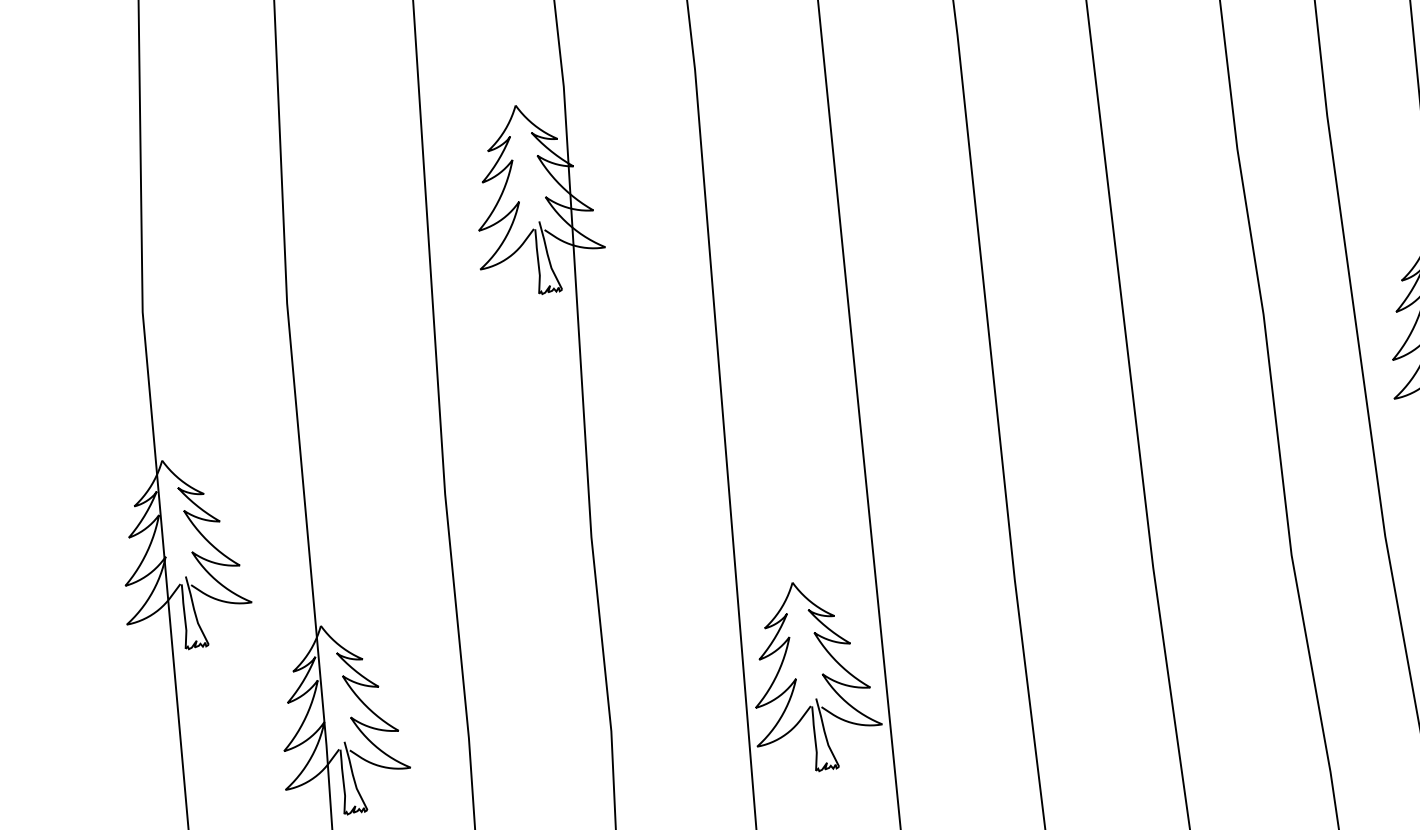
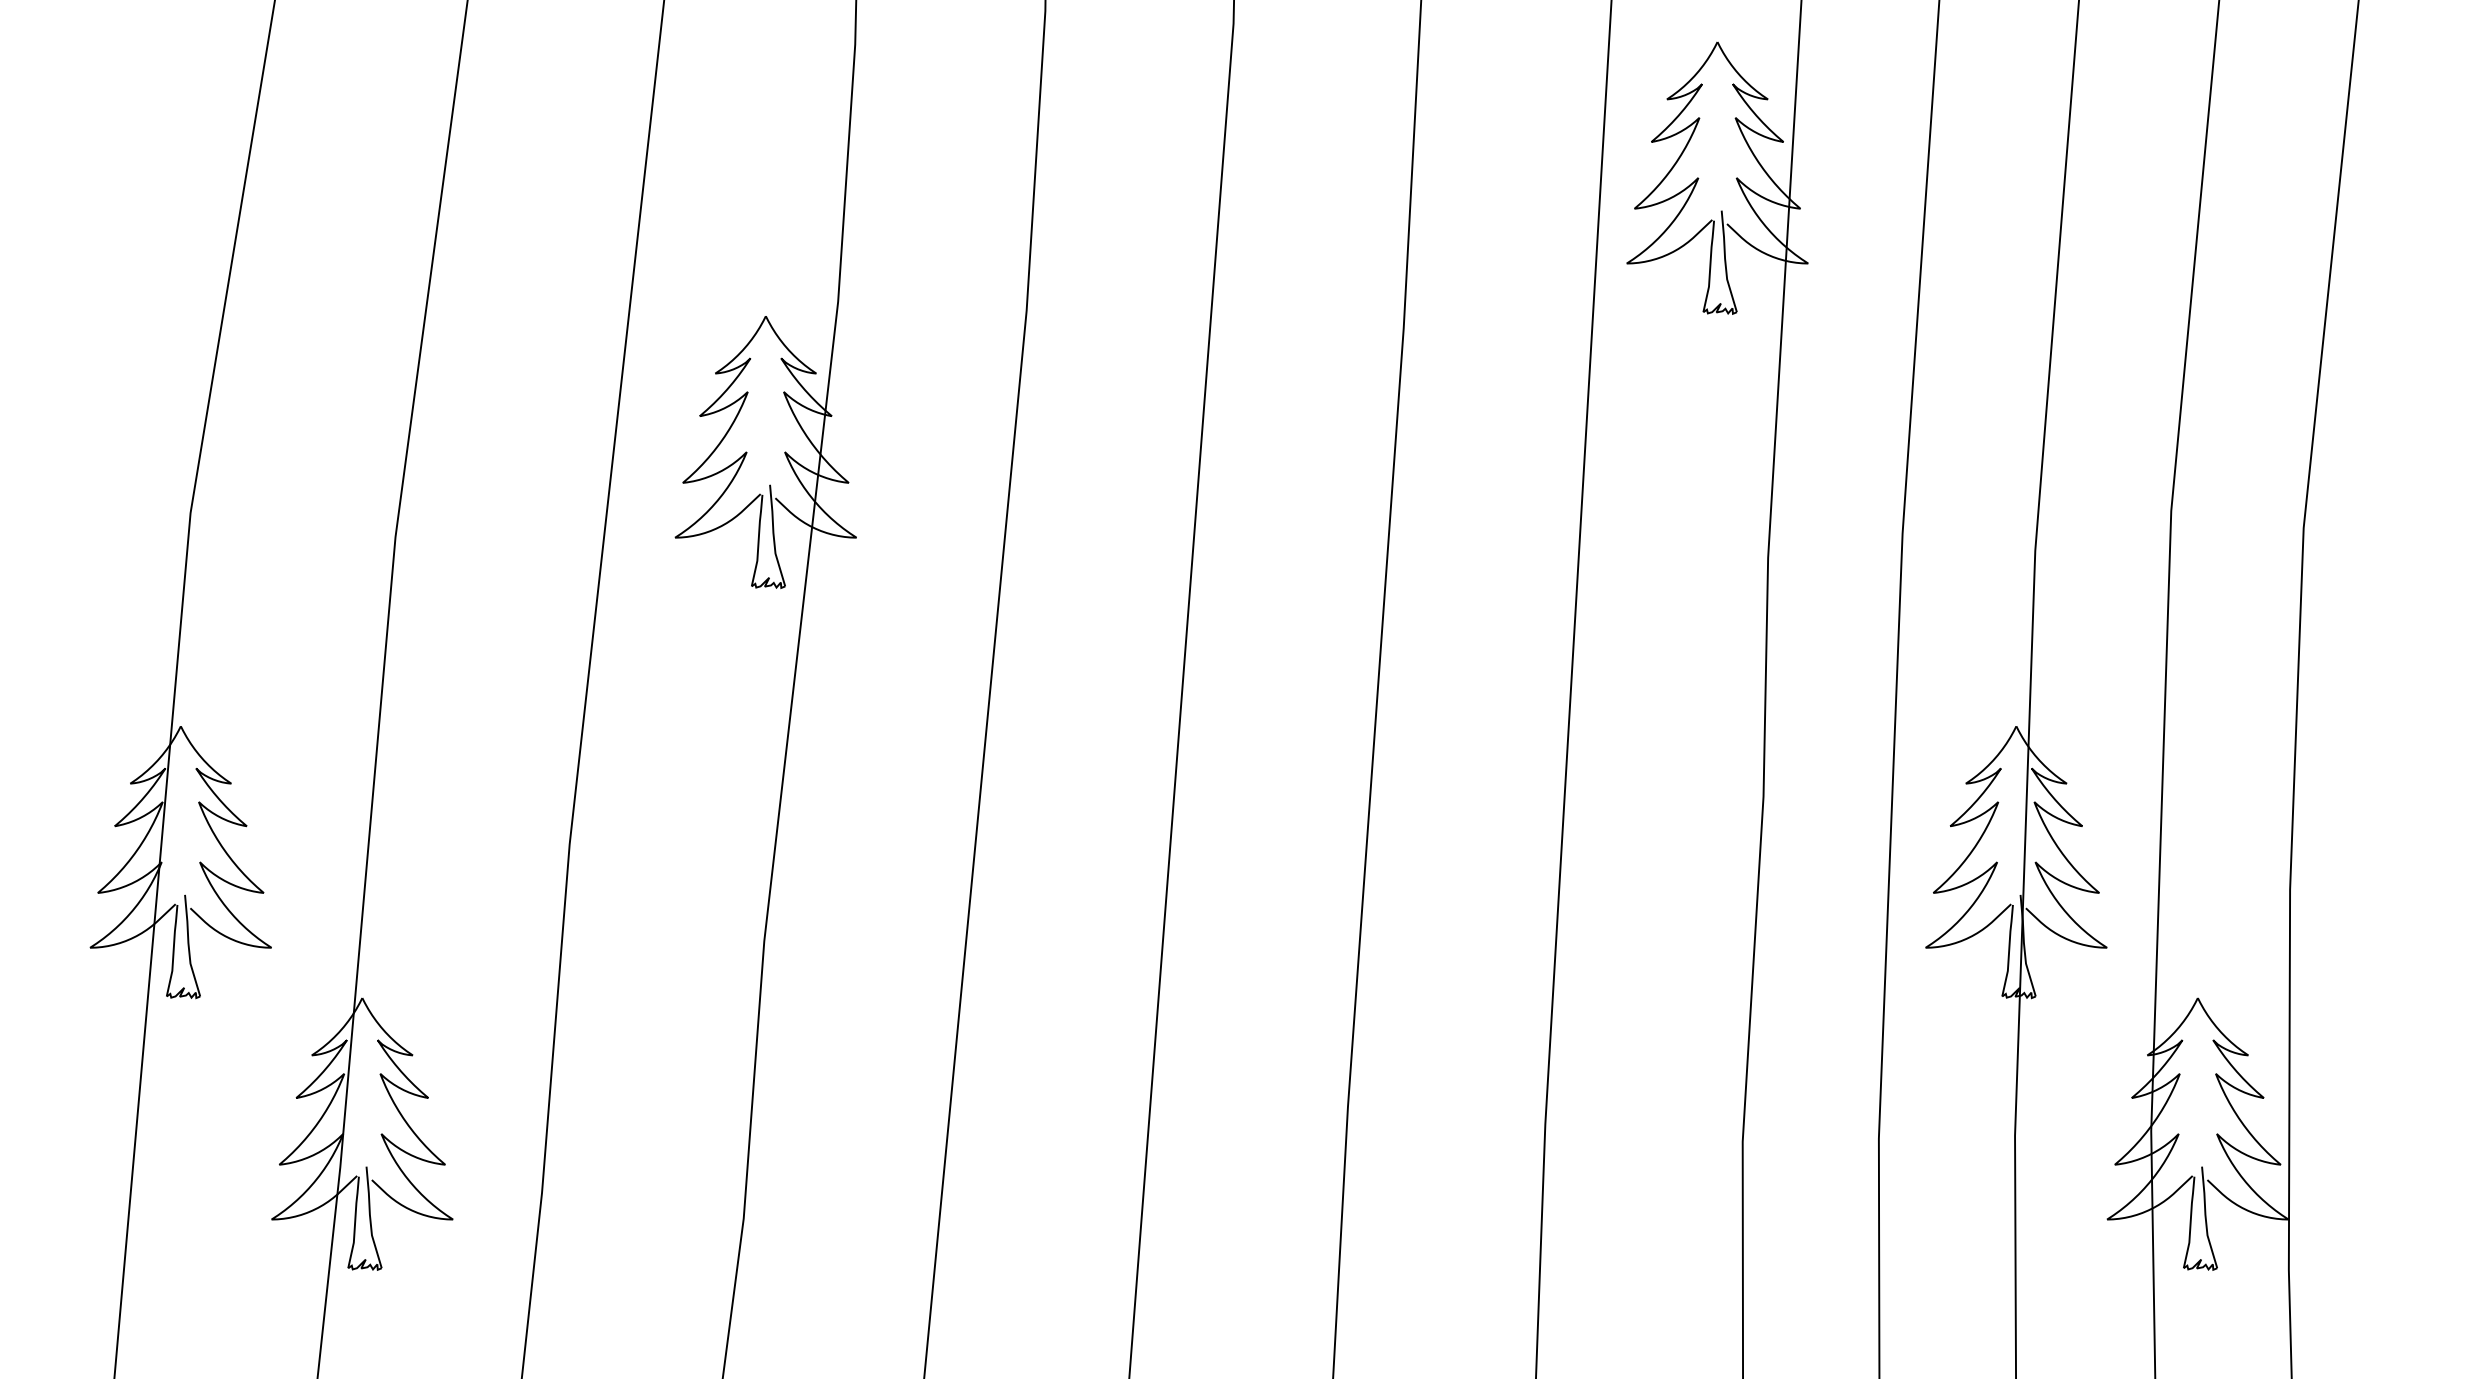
part: (821, 674) -> (1053, 1191), removed

